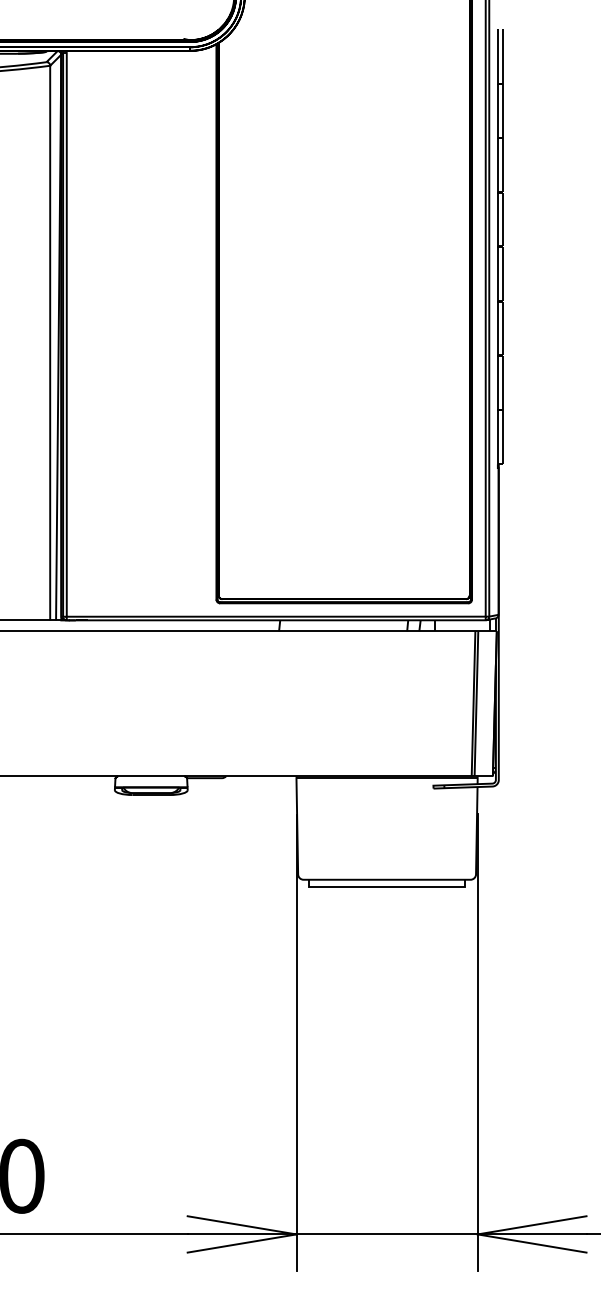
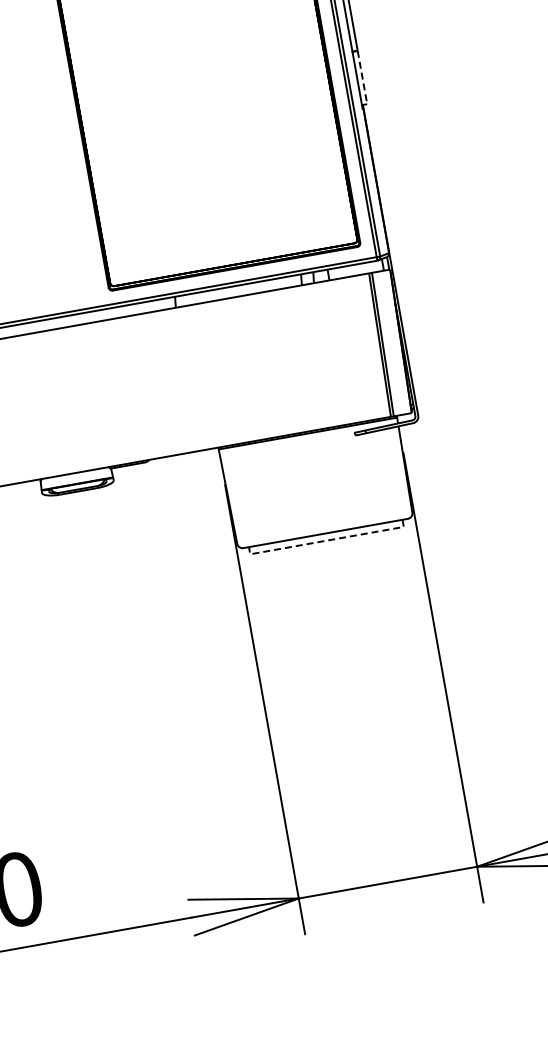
line: (503, 437) -> (362, 77), solid -> dashed
line: (387, 887) -> (327, 541), solid -> dashed

